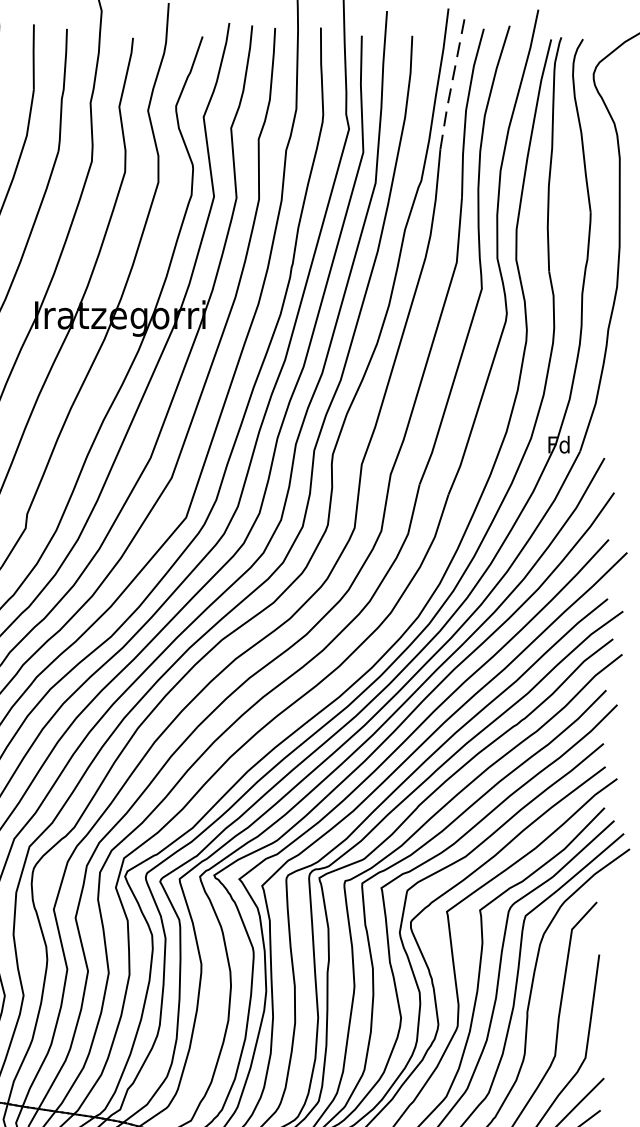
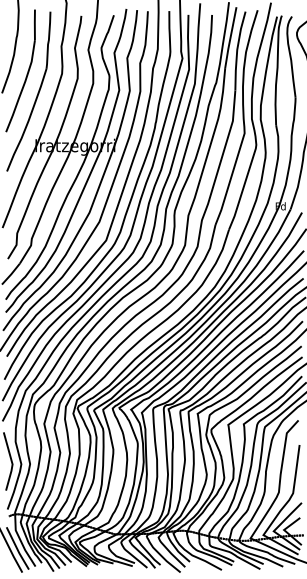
line: (451, 84) -> (230, 37), dashed -> solid

